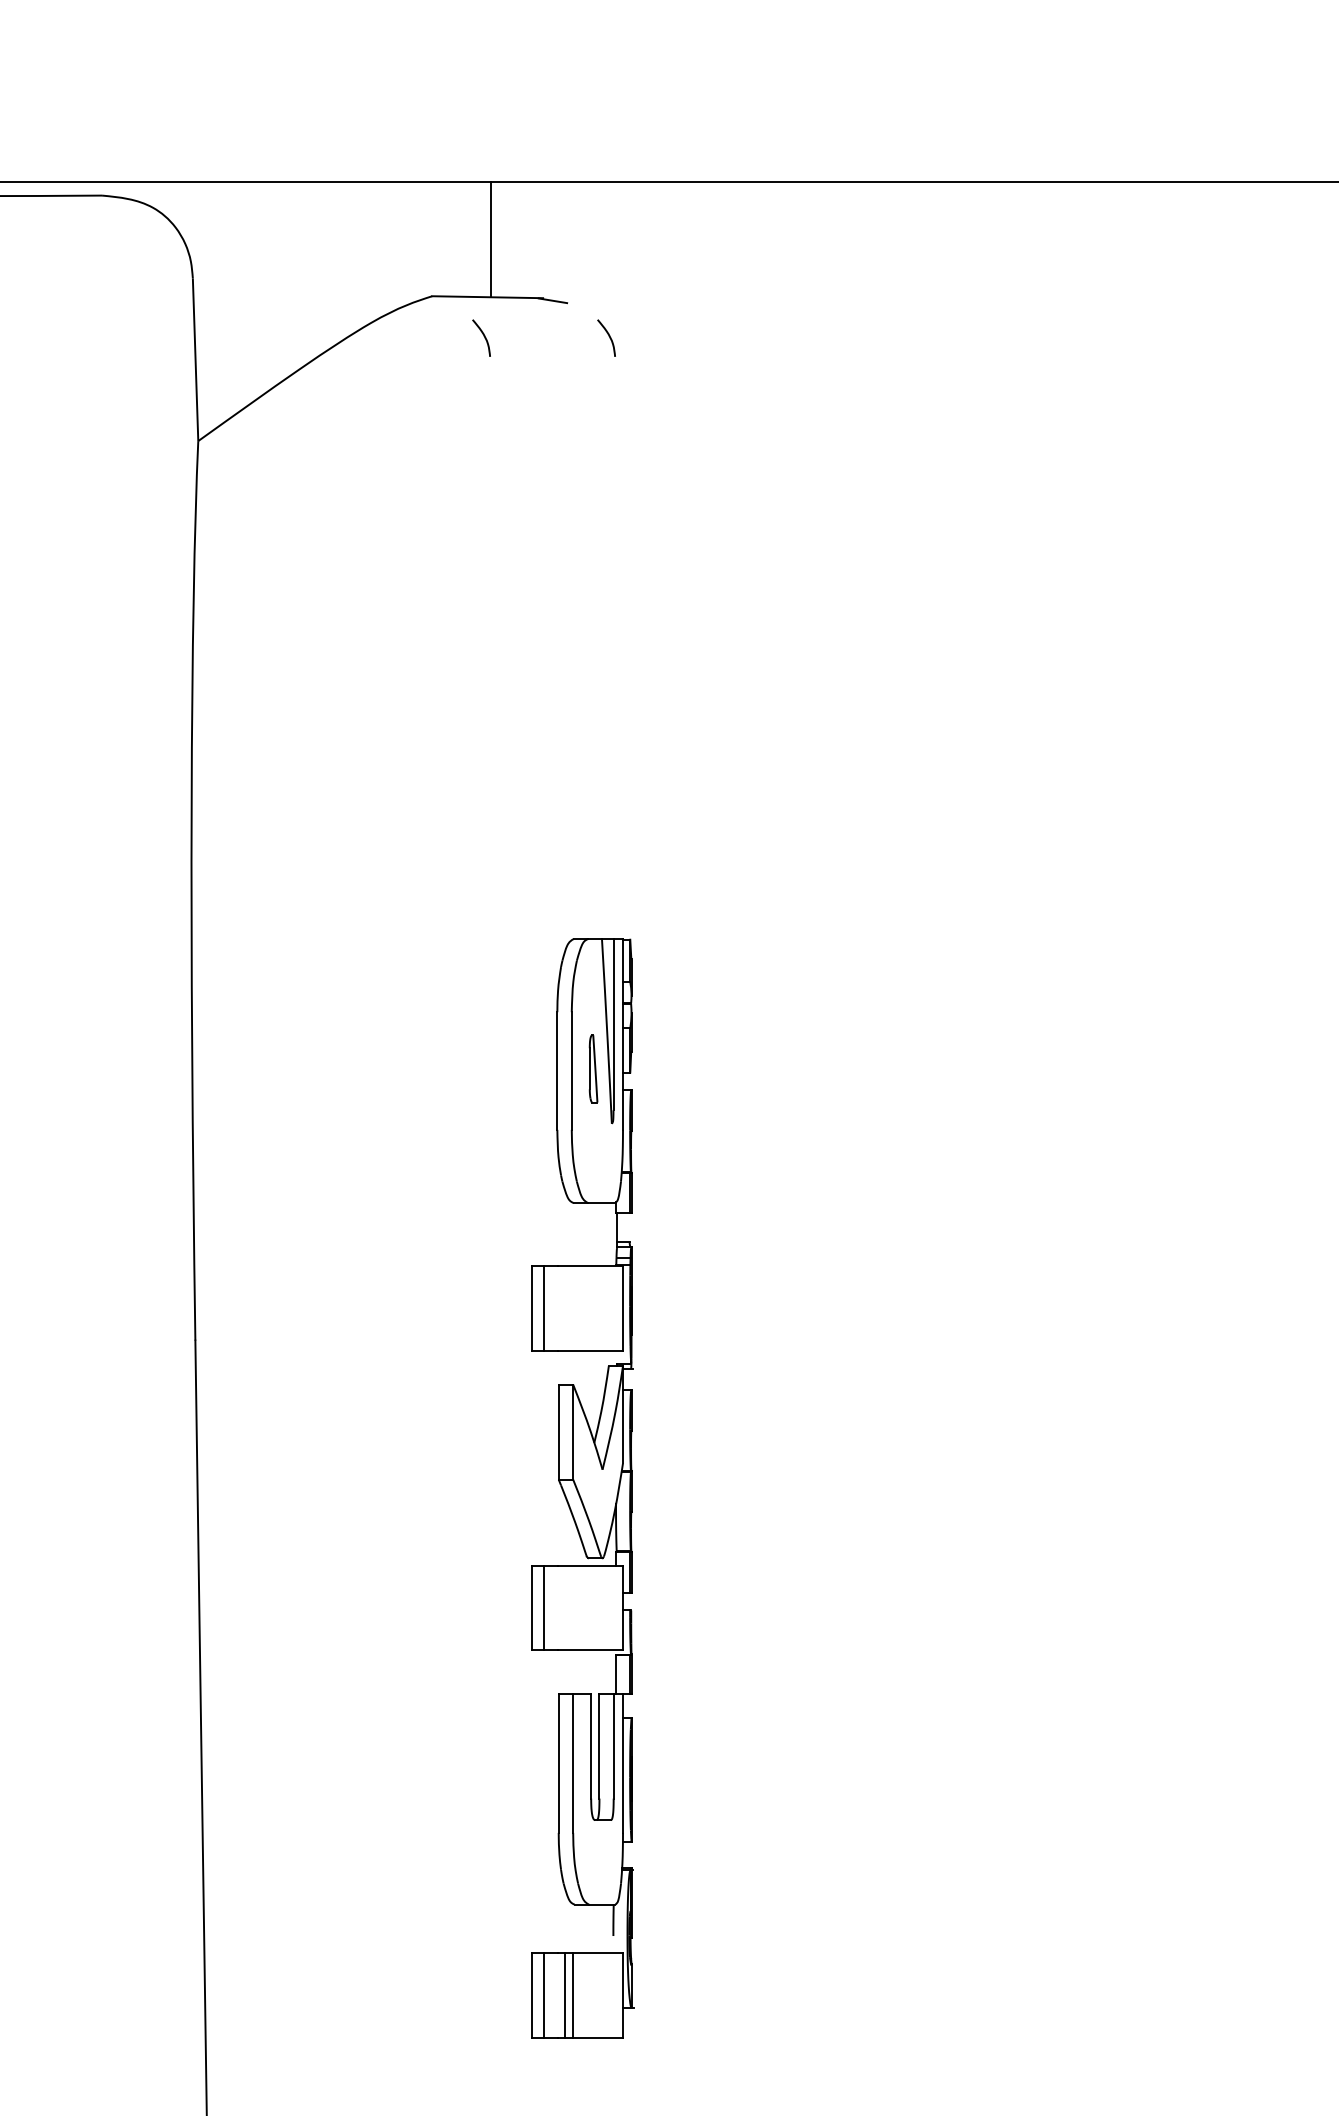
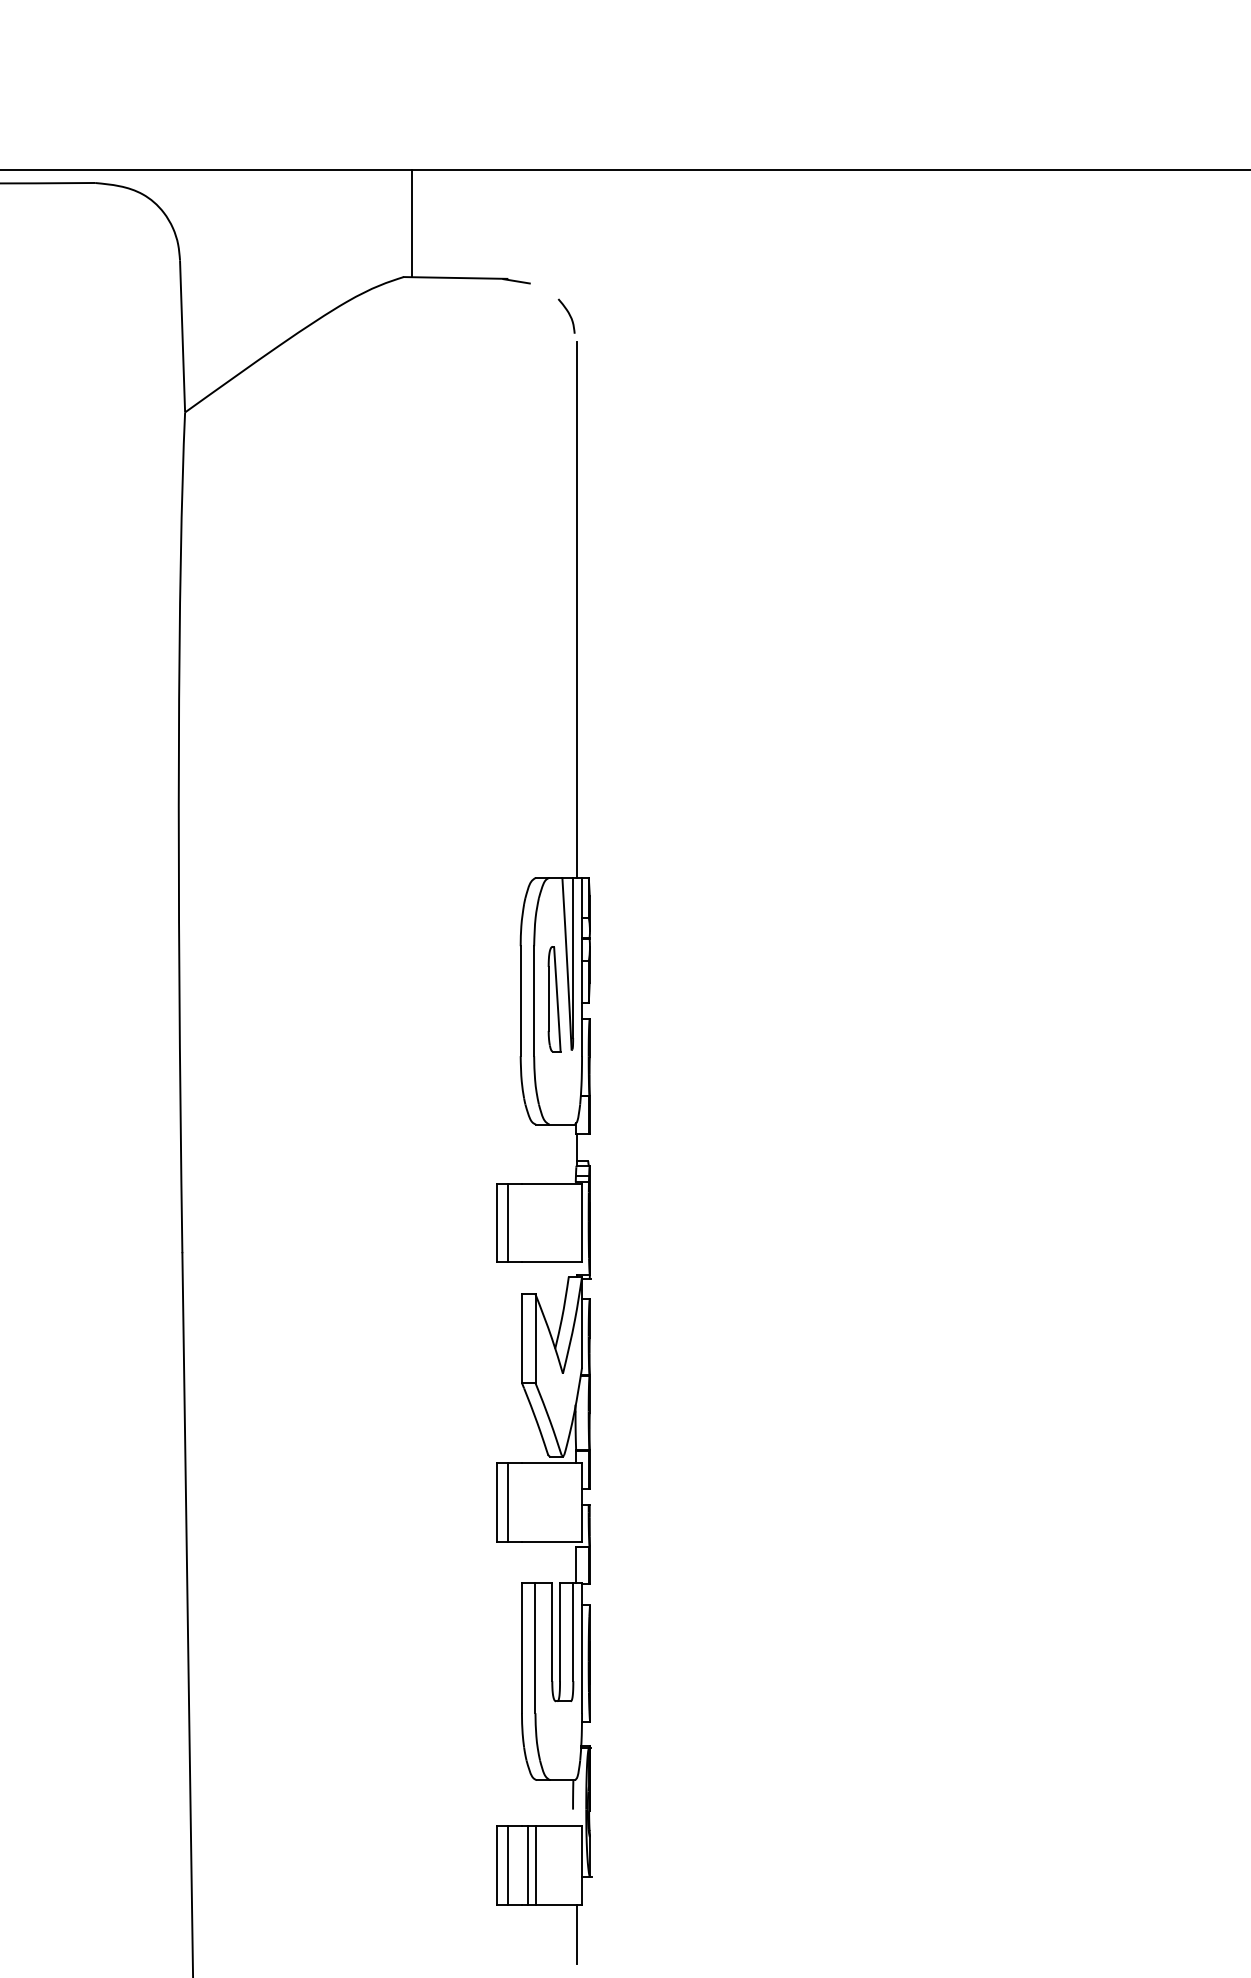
line: (491, 238) -> (412, 223), moved
curve: (483, 336) -> (451, 314), removed
line: (617, 652) -> (576, 610), added
part: (593, 1068) -> (554, 998), size x1.67
line: (617, 2068) -> (576, 1933), added

